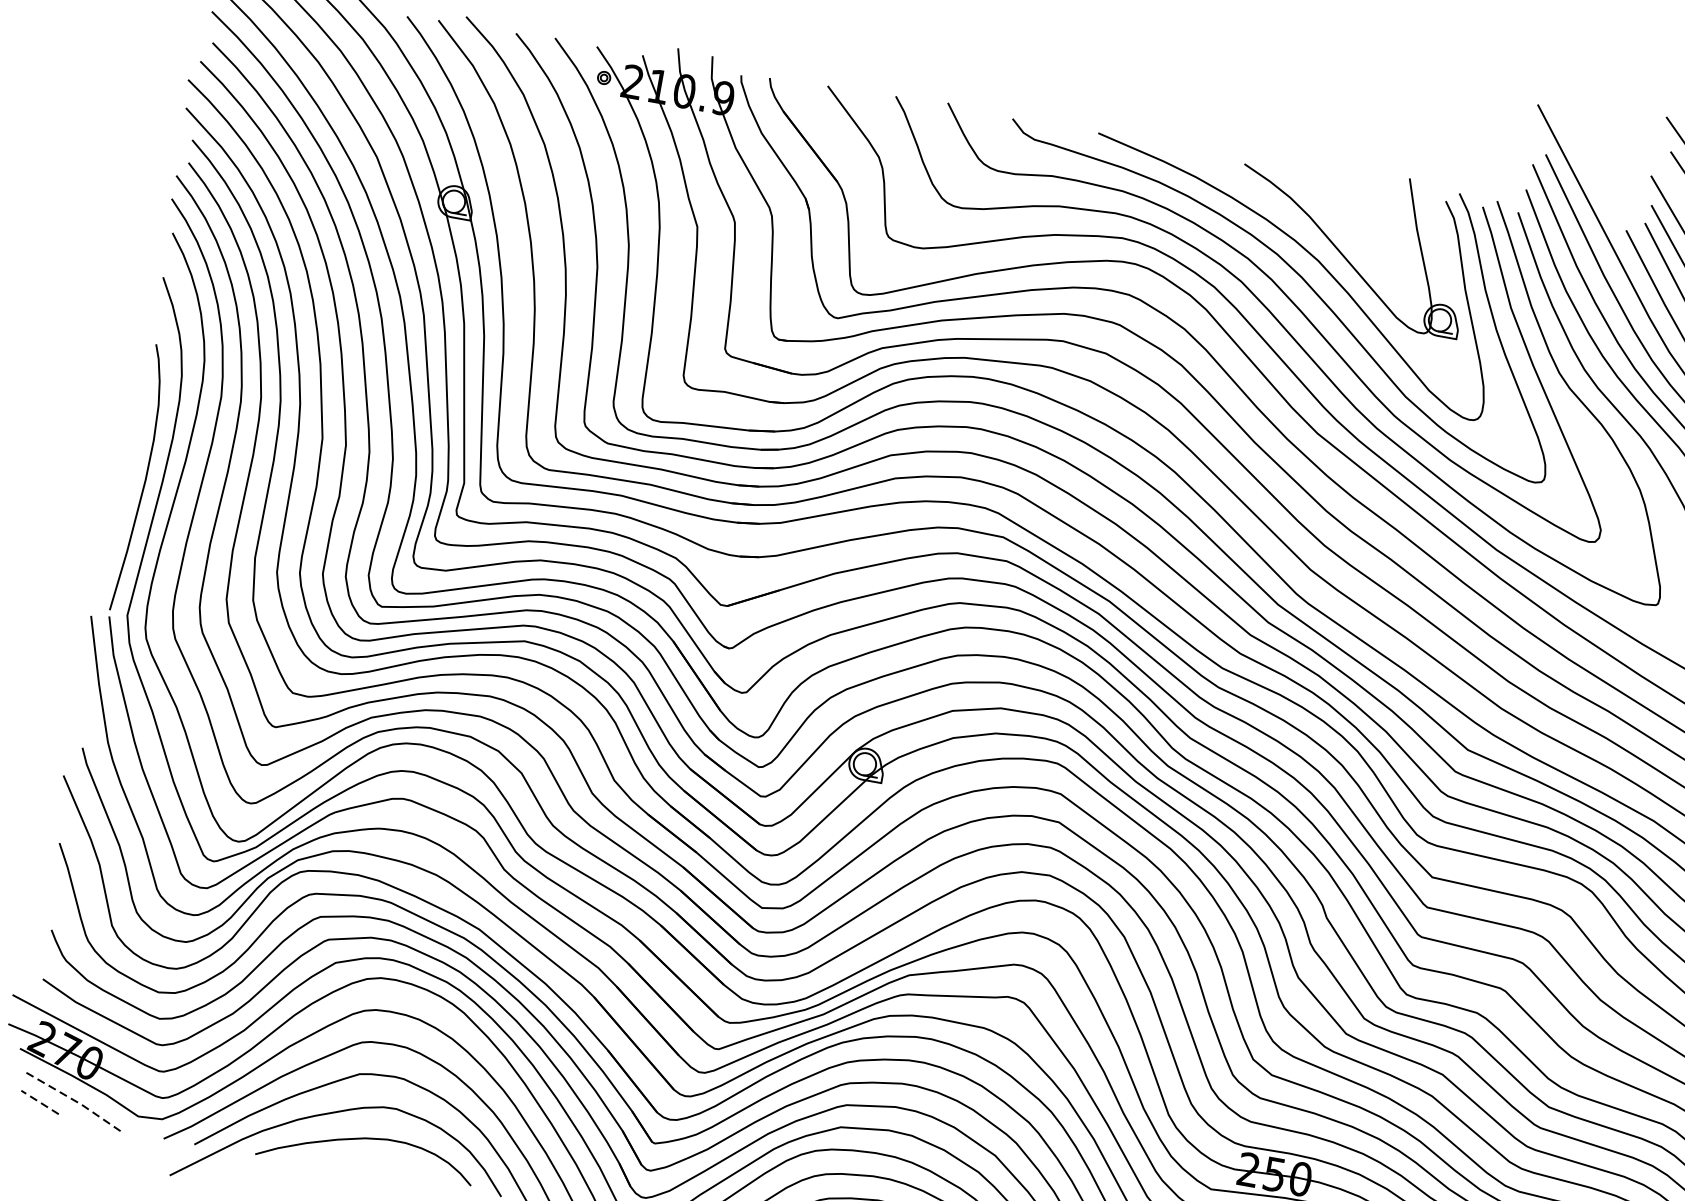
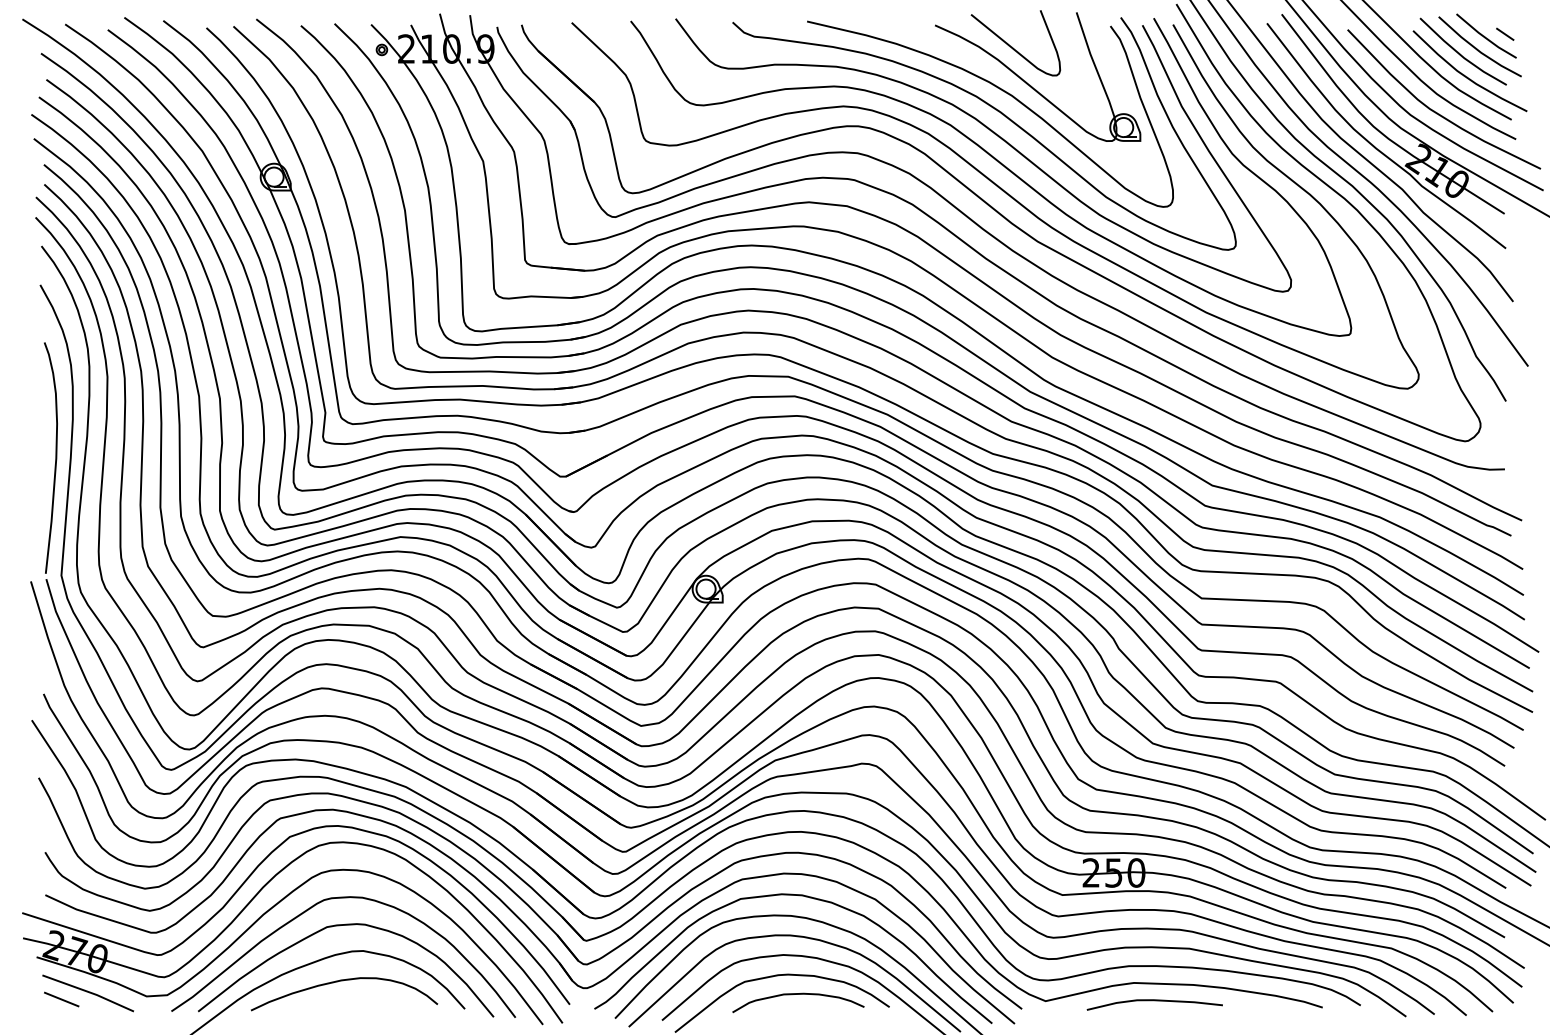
curve: (1329, 204) -> (1012, 46), added
line: (72, 1099) -> (88, 992), dashed -> solid
line: (39, 1102) -> (61, 999), dashed -> solid

